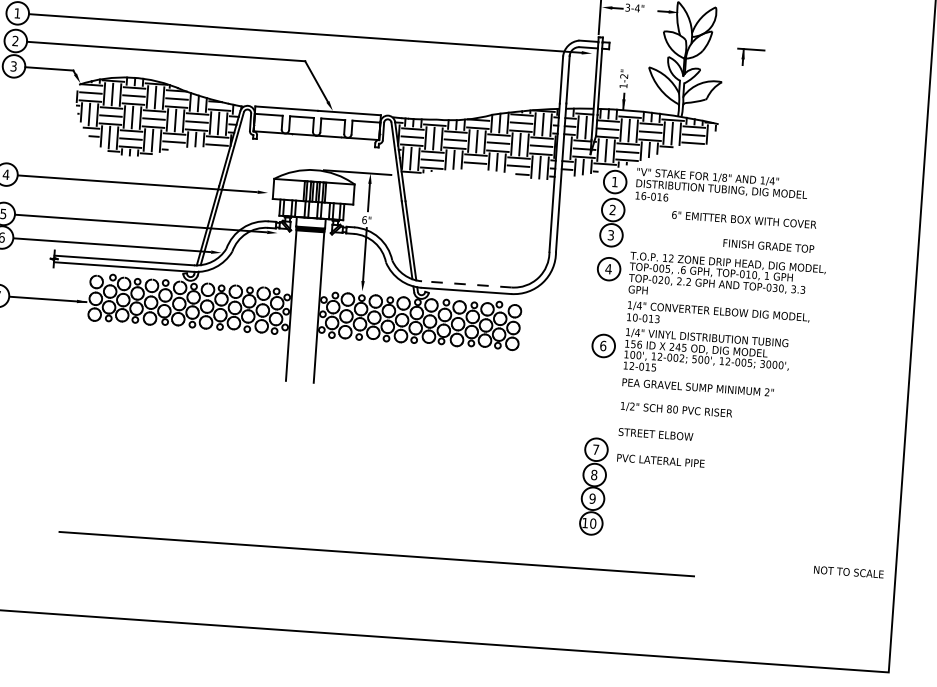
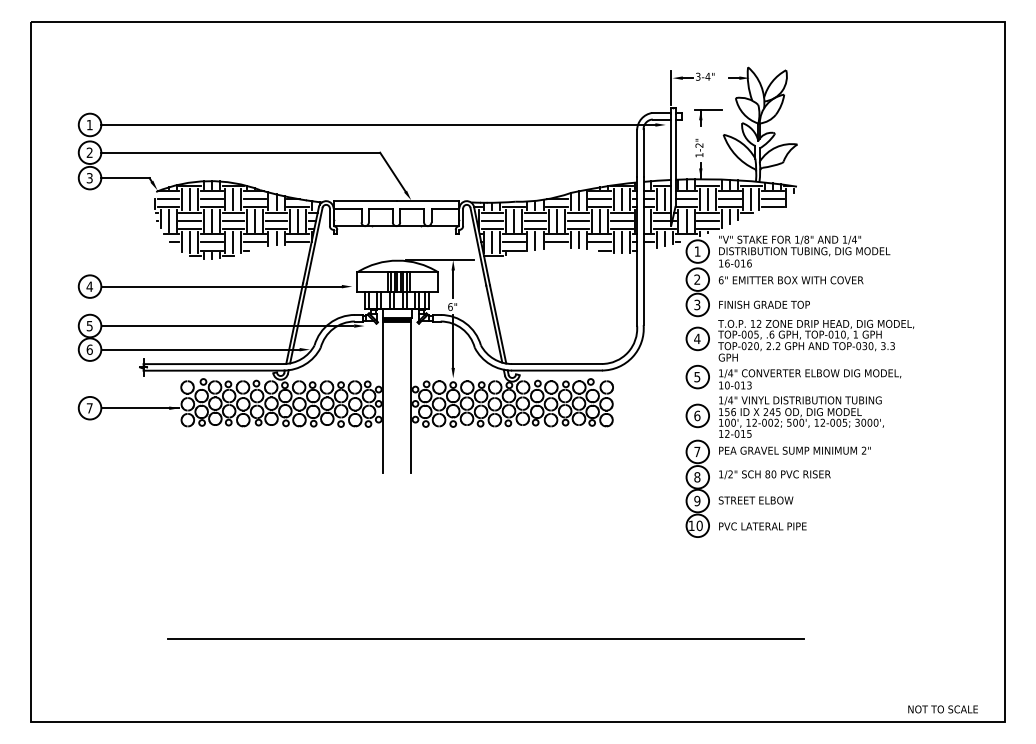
part: (744, 57) -> (702, 118), moved
text: (743, 220) -> (790, 280), moved
text: (768, 245) -> (764, 304), moved
line: (466, 284) -> (556, 364), dashed -> solid
part: (606, 306) -> (697, 376), added
part: (593, 486) -> (697, 488), moved
text: (848, 572) -> (942, 709), moved

